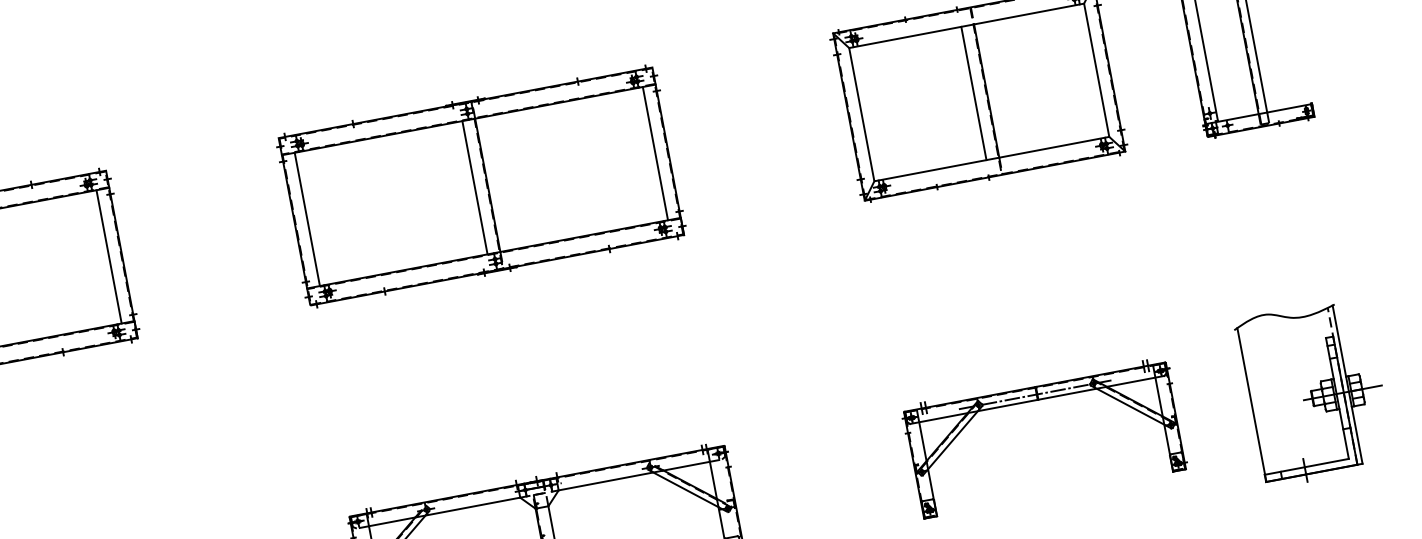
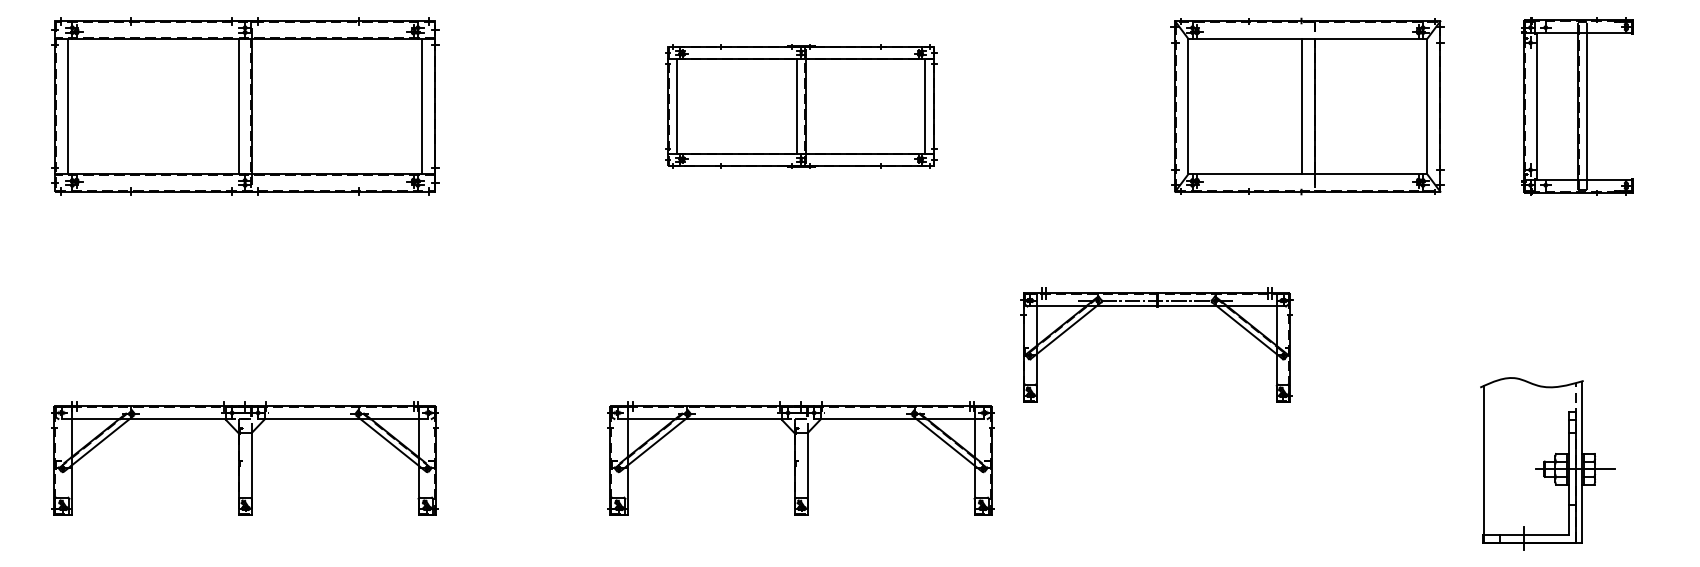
part: (481, 186) -> (801, 106), size x0.7
part: (1314, 392) -> (1547, 463), moved
part: (1037, 401) -> (1156, 307), moved

